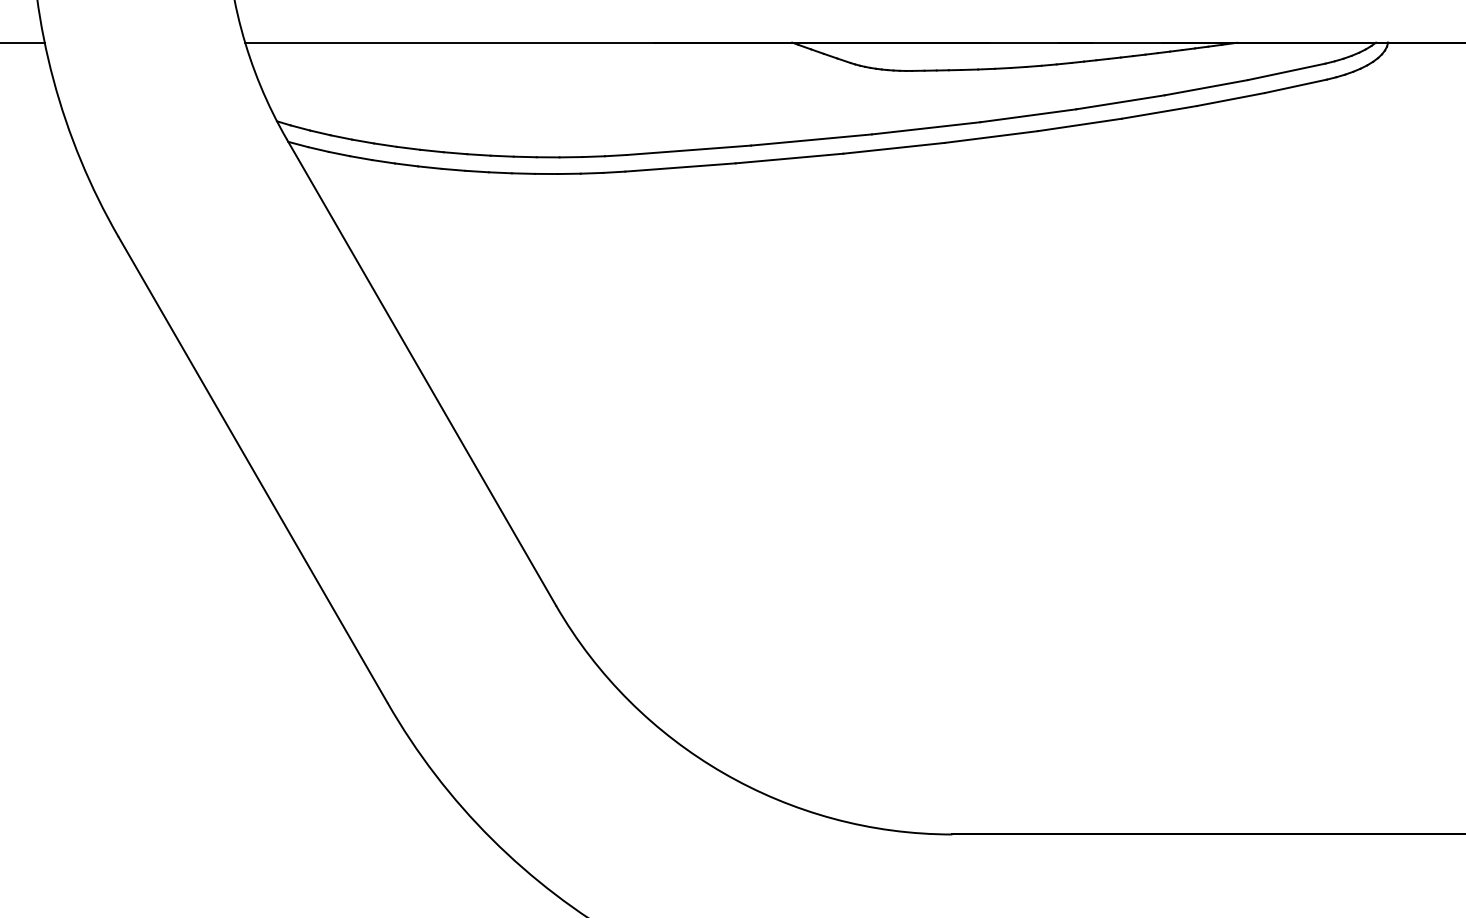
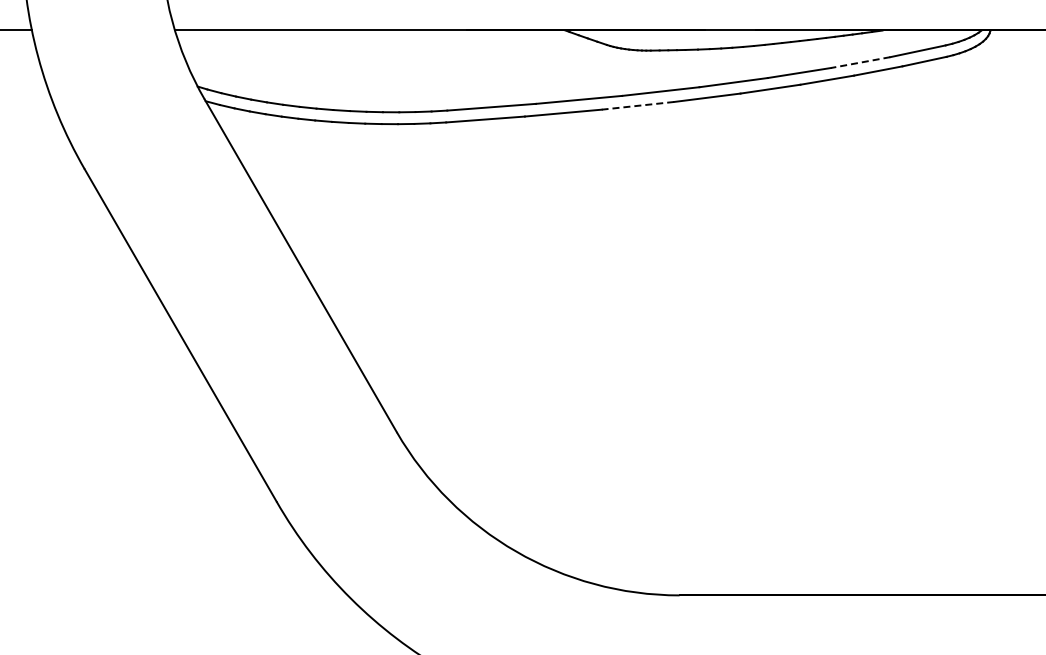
line: (1206, 87) -> (860, 62), solid -> dashed
line: (893, 147) -> (637, 105), solid -> dashed

